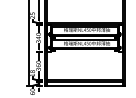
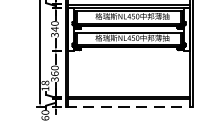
line: (84, 86) -> (128, 106), solid -> dashed

